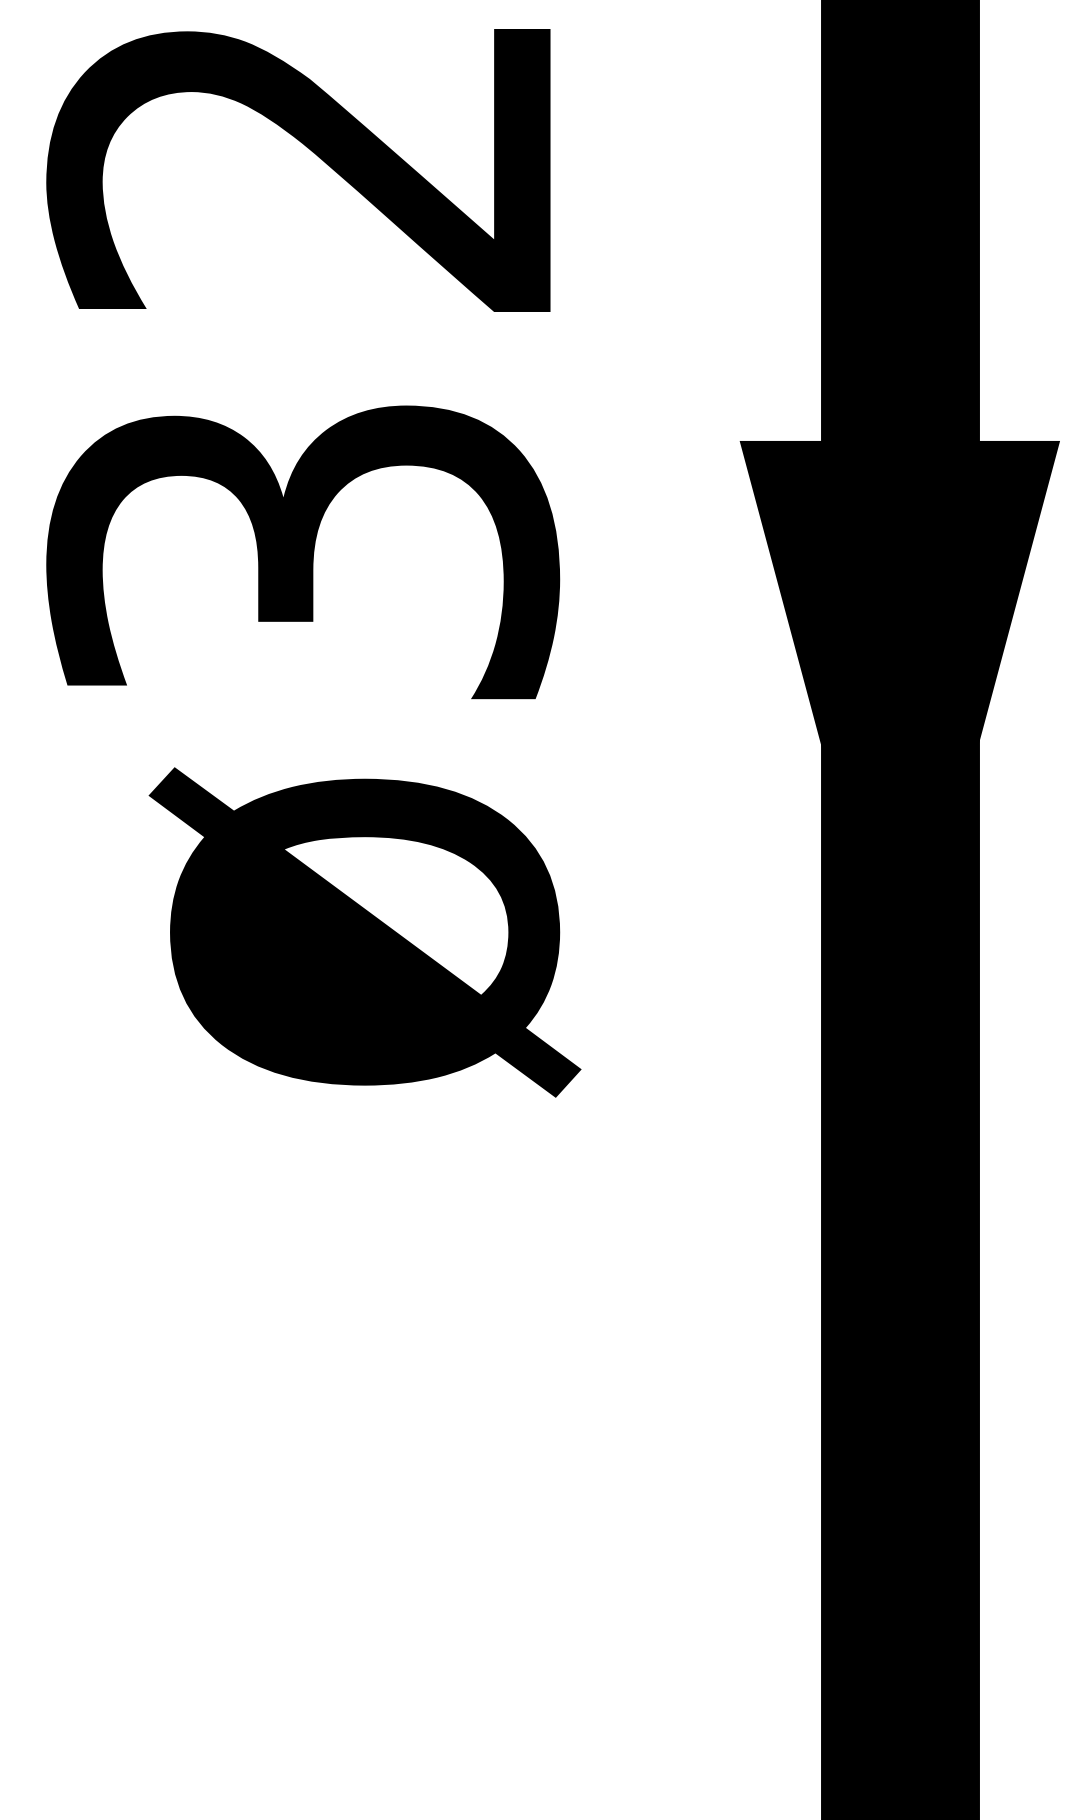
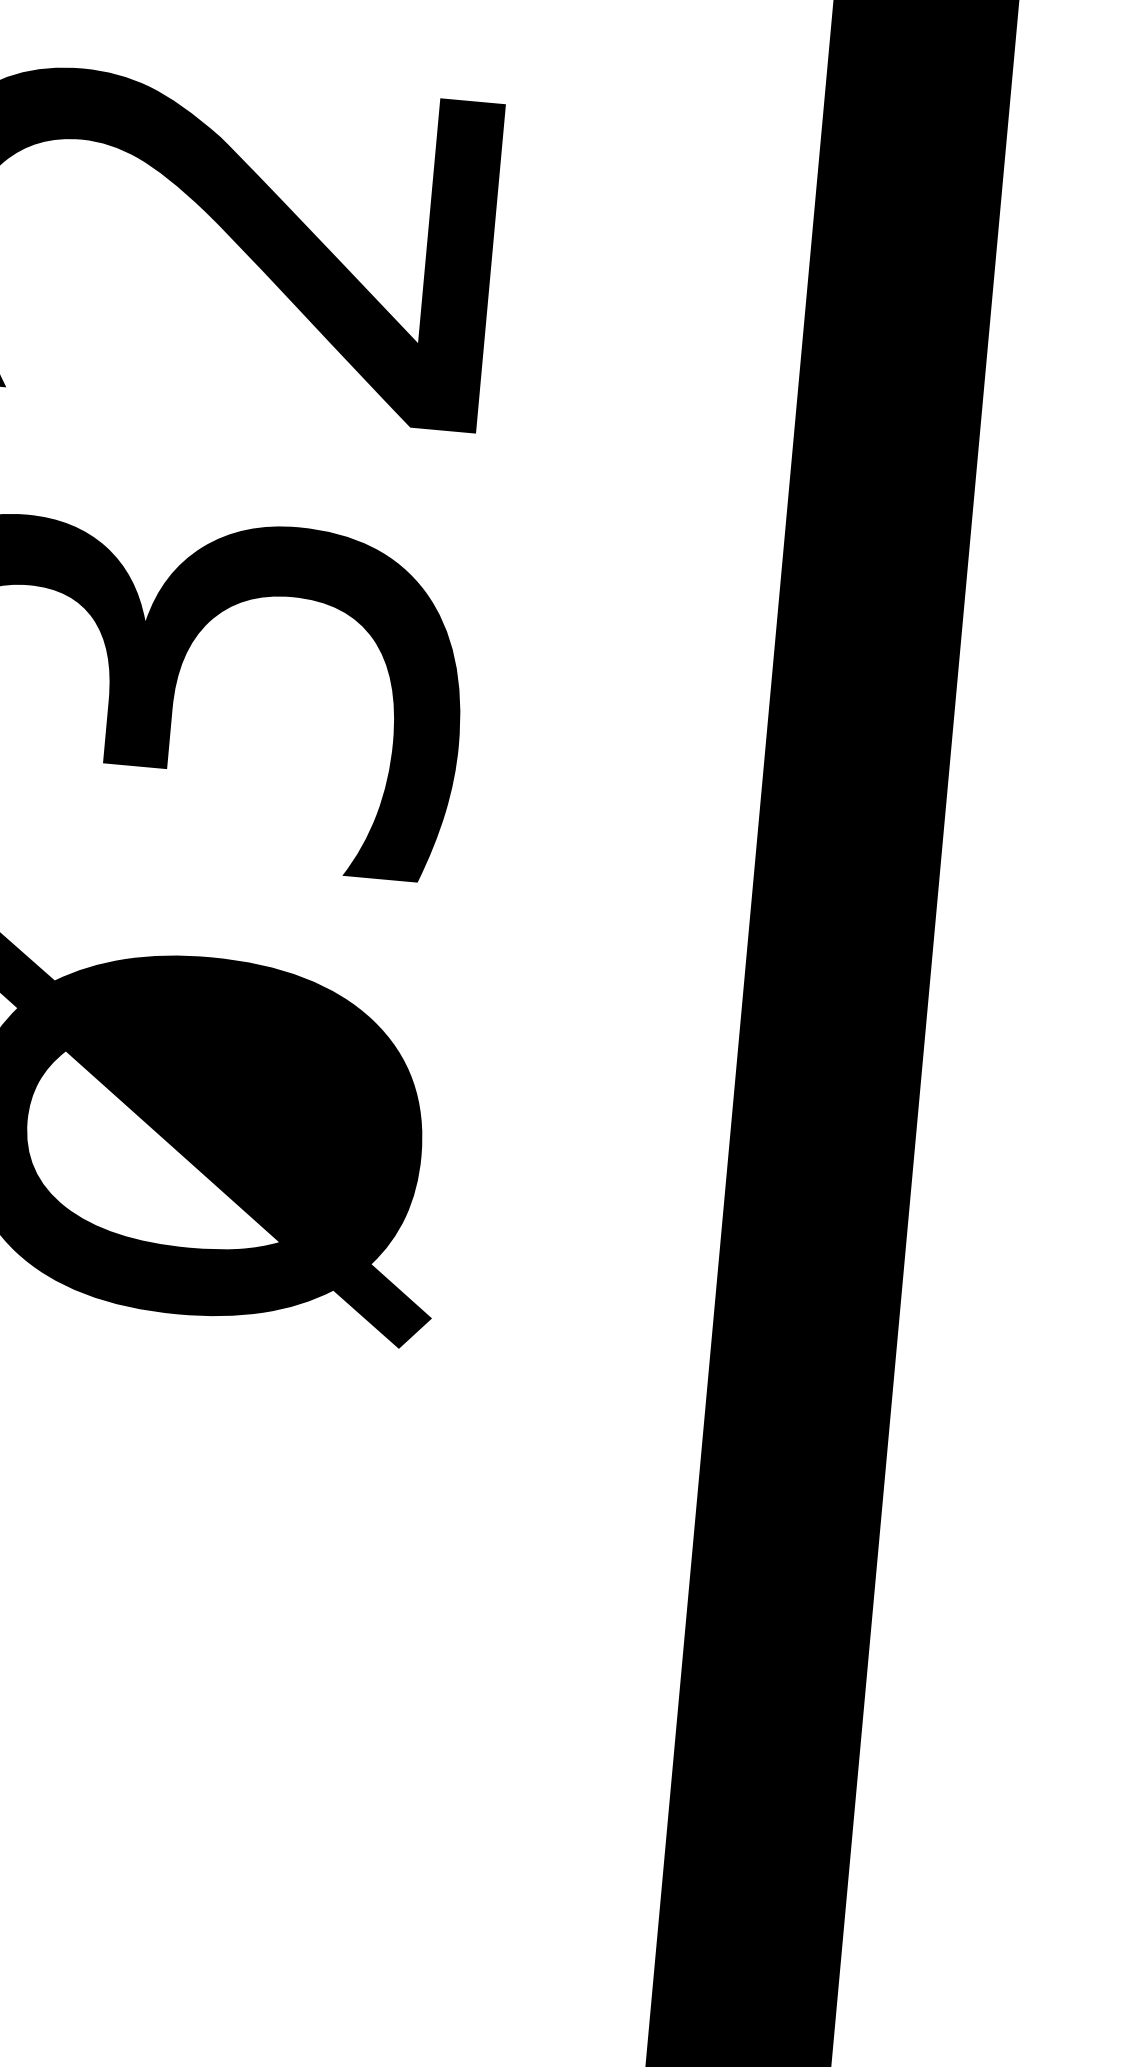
fill: (899, 739) -> (836, 968), removed

